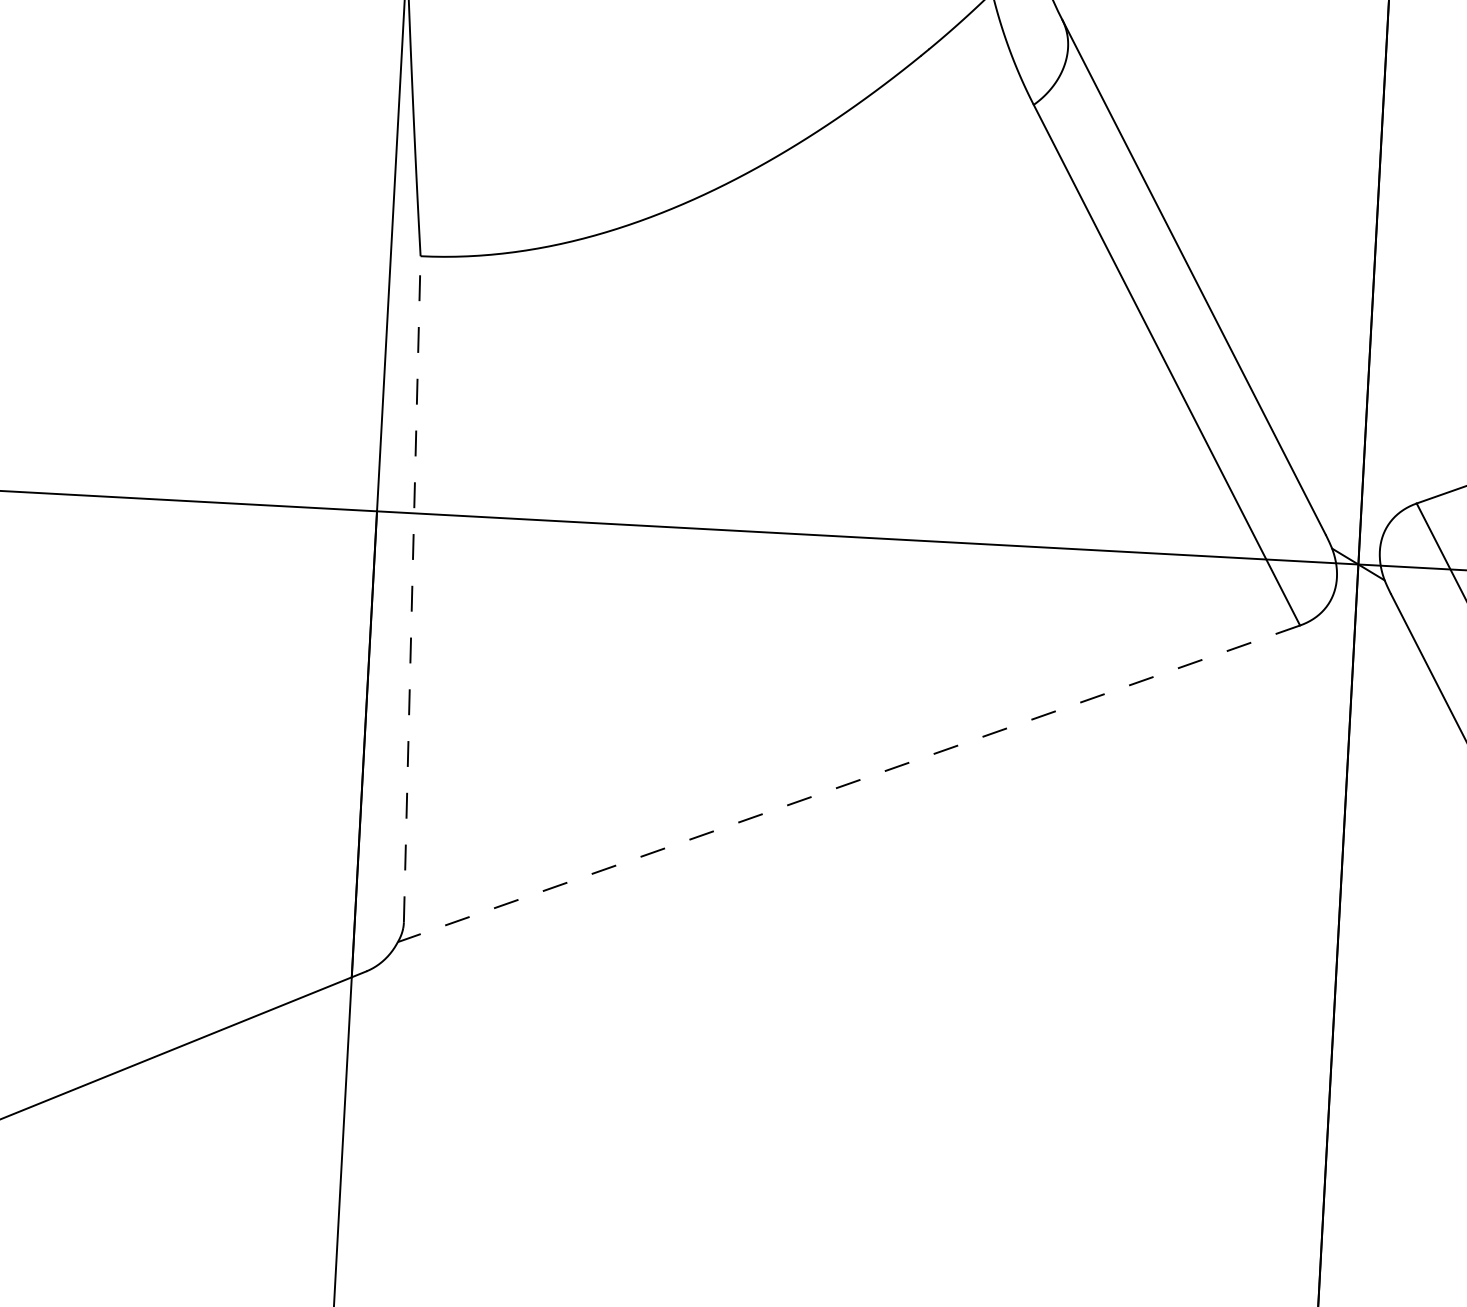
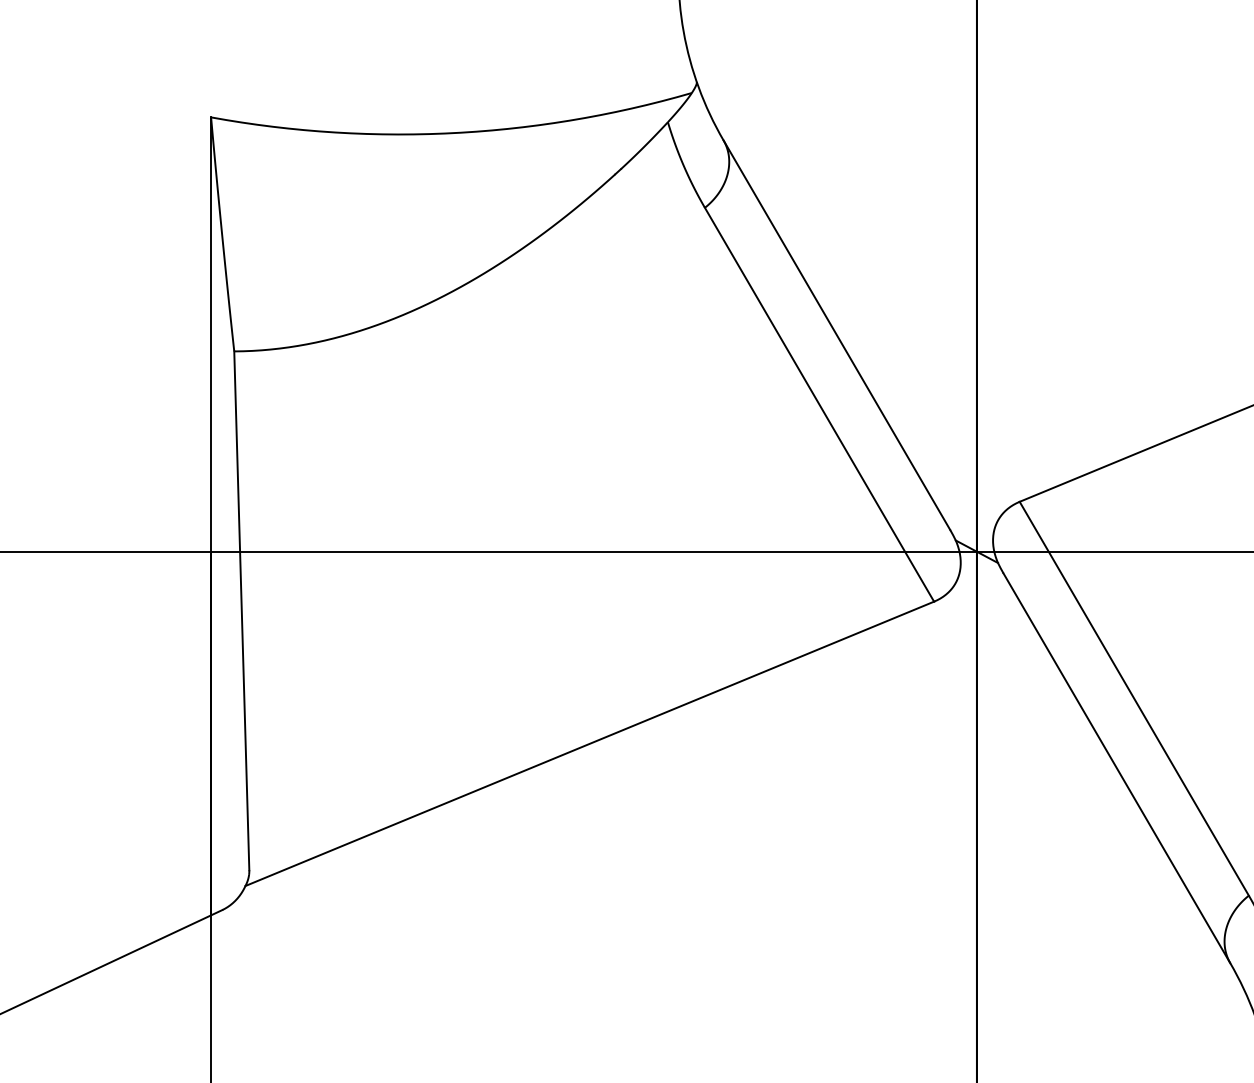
line: (411, 588) -> (241, 610), dashed -> solid
line: (848, 783) -> (589, 743), dashed -> solid

